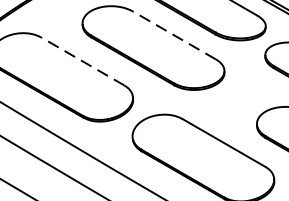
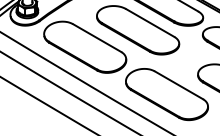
line: (174, 34) -> (150, 22), dashed -> solid
line: (83, 62) -> (97, 38), dashed -> solid

